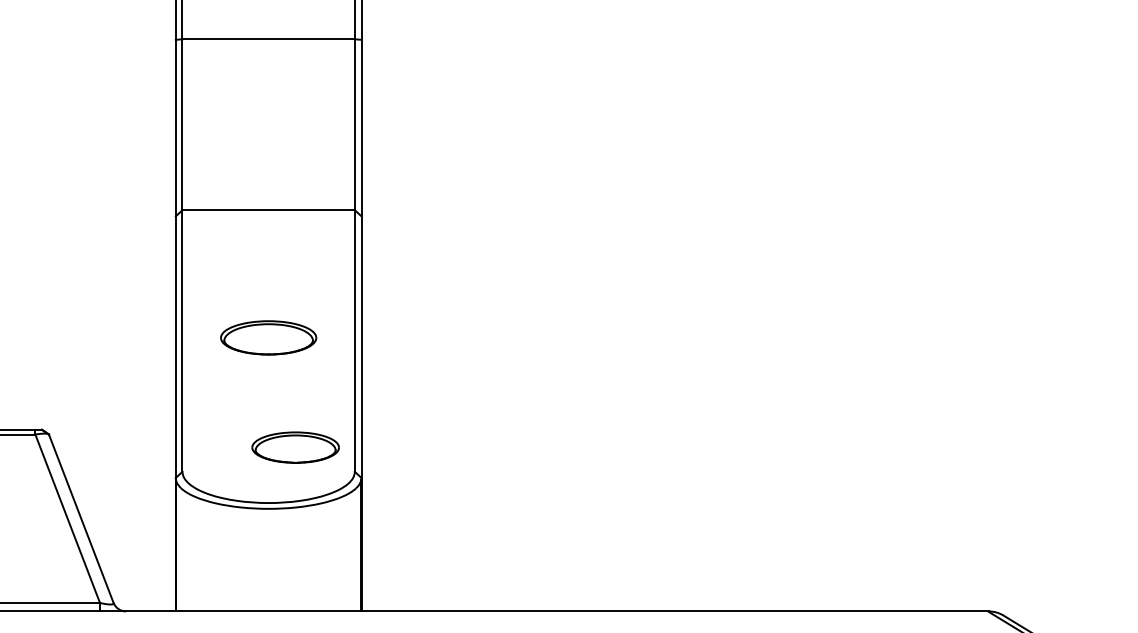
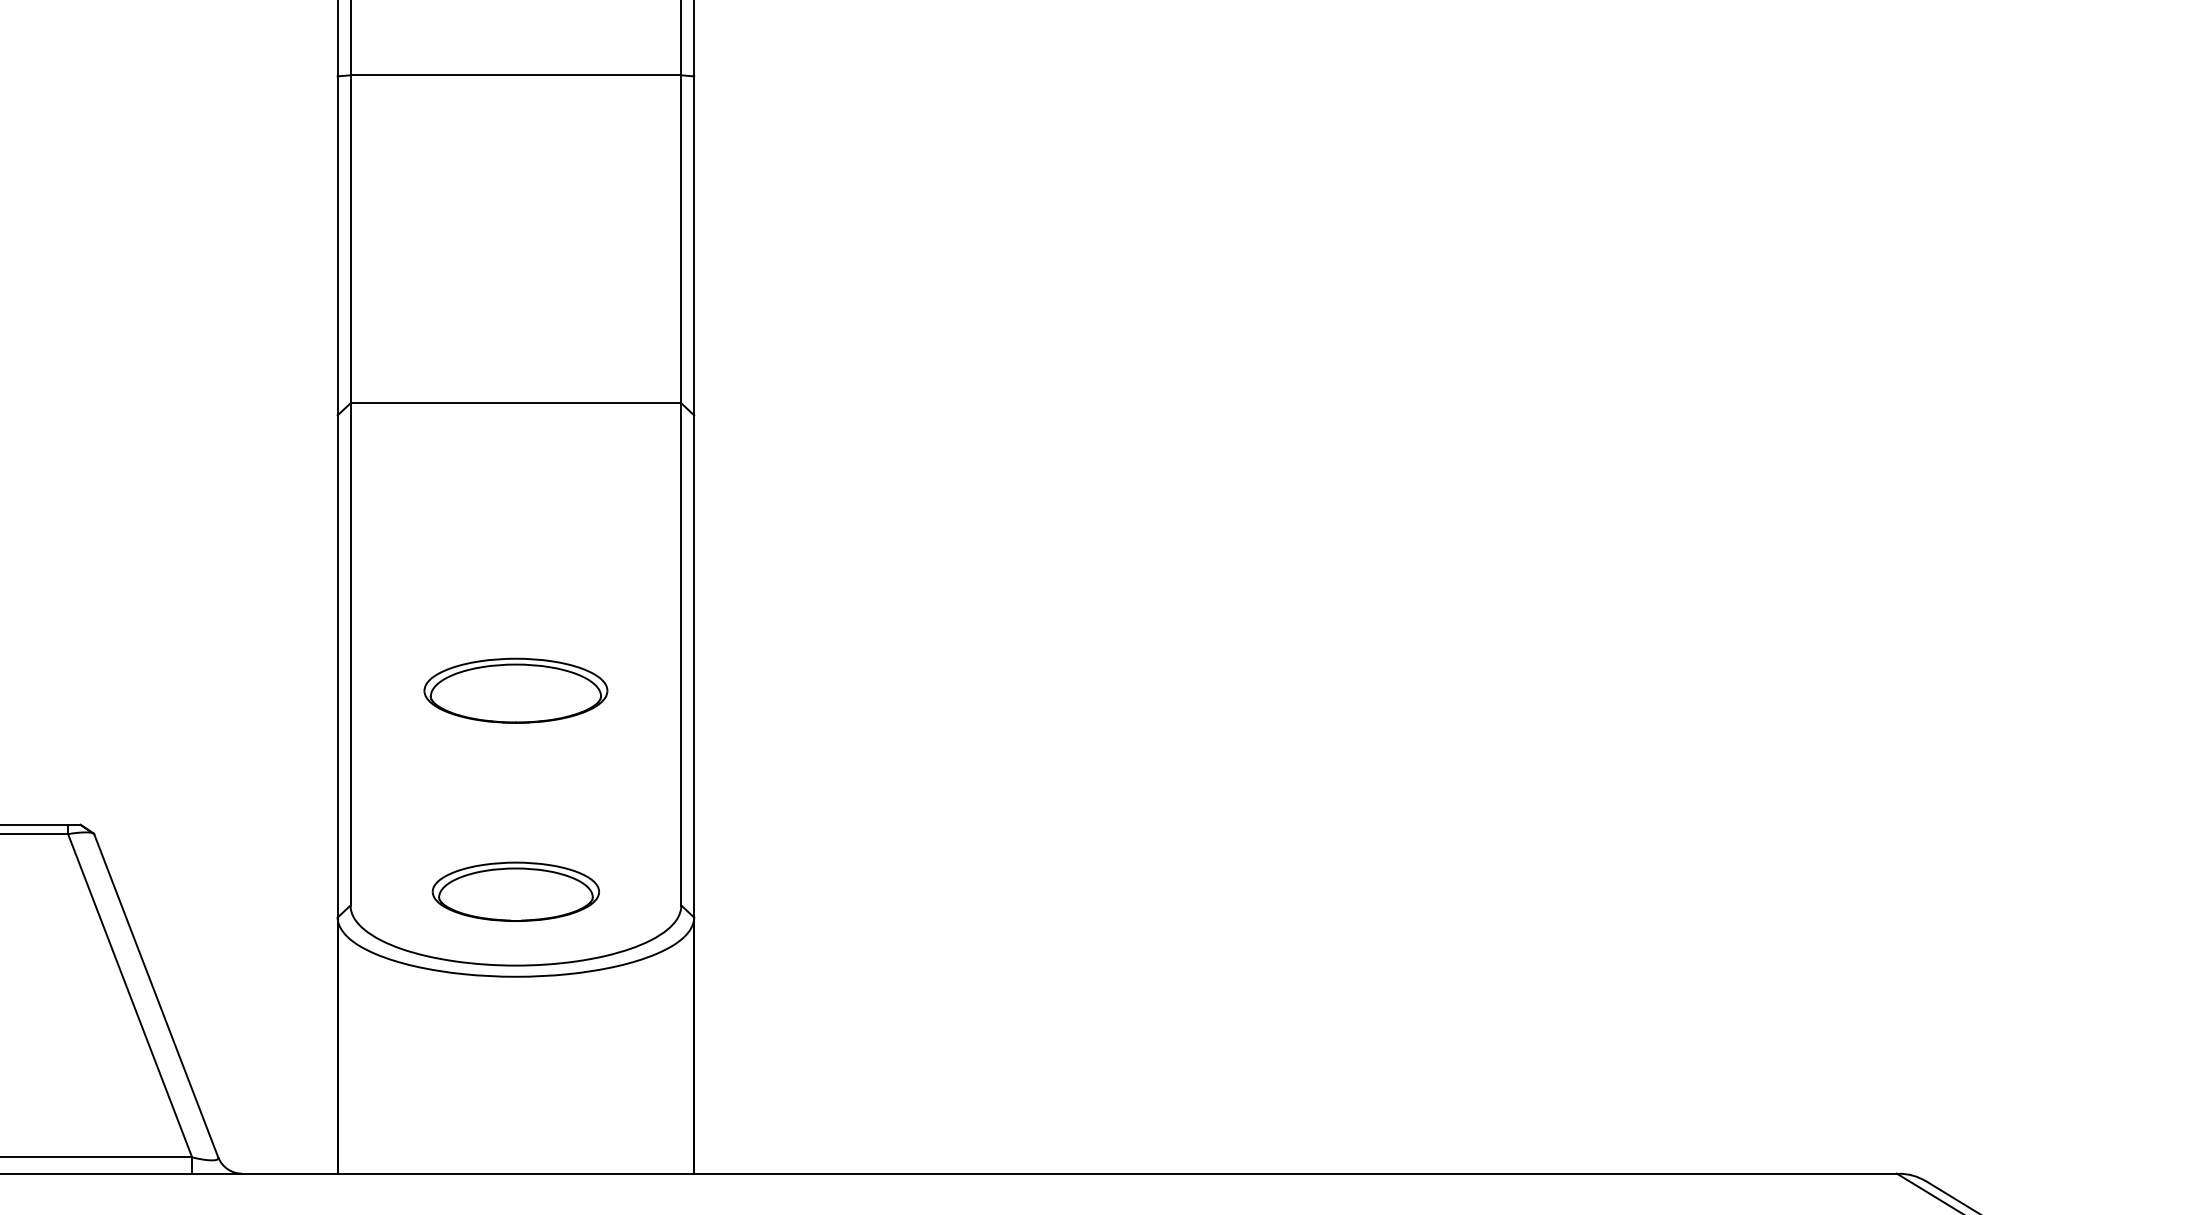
part: (268, 337) -> (515, 690), moved
part: (295, 447) -> (515, 891), moved

